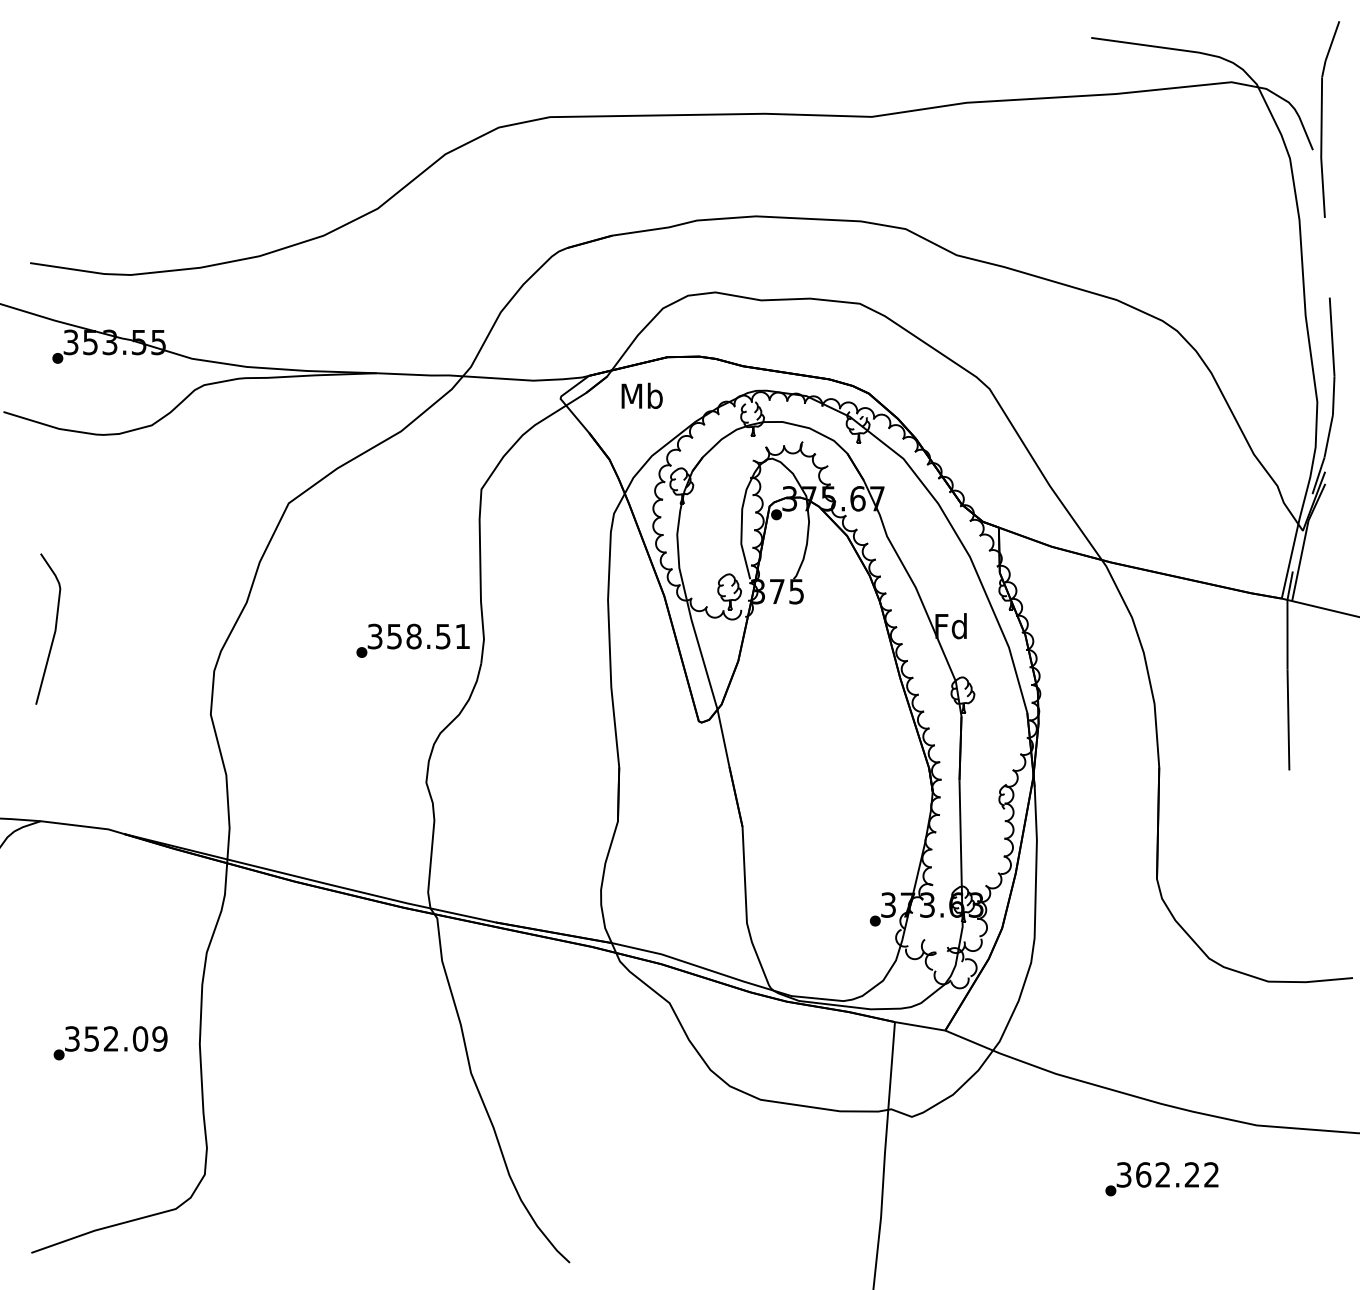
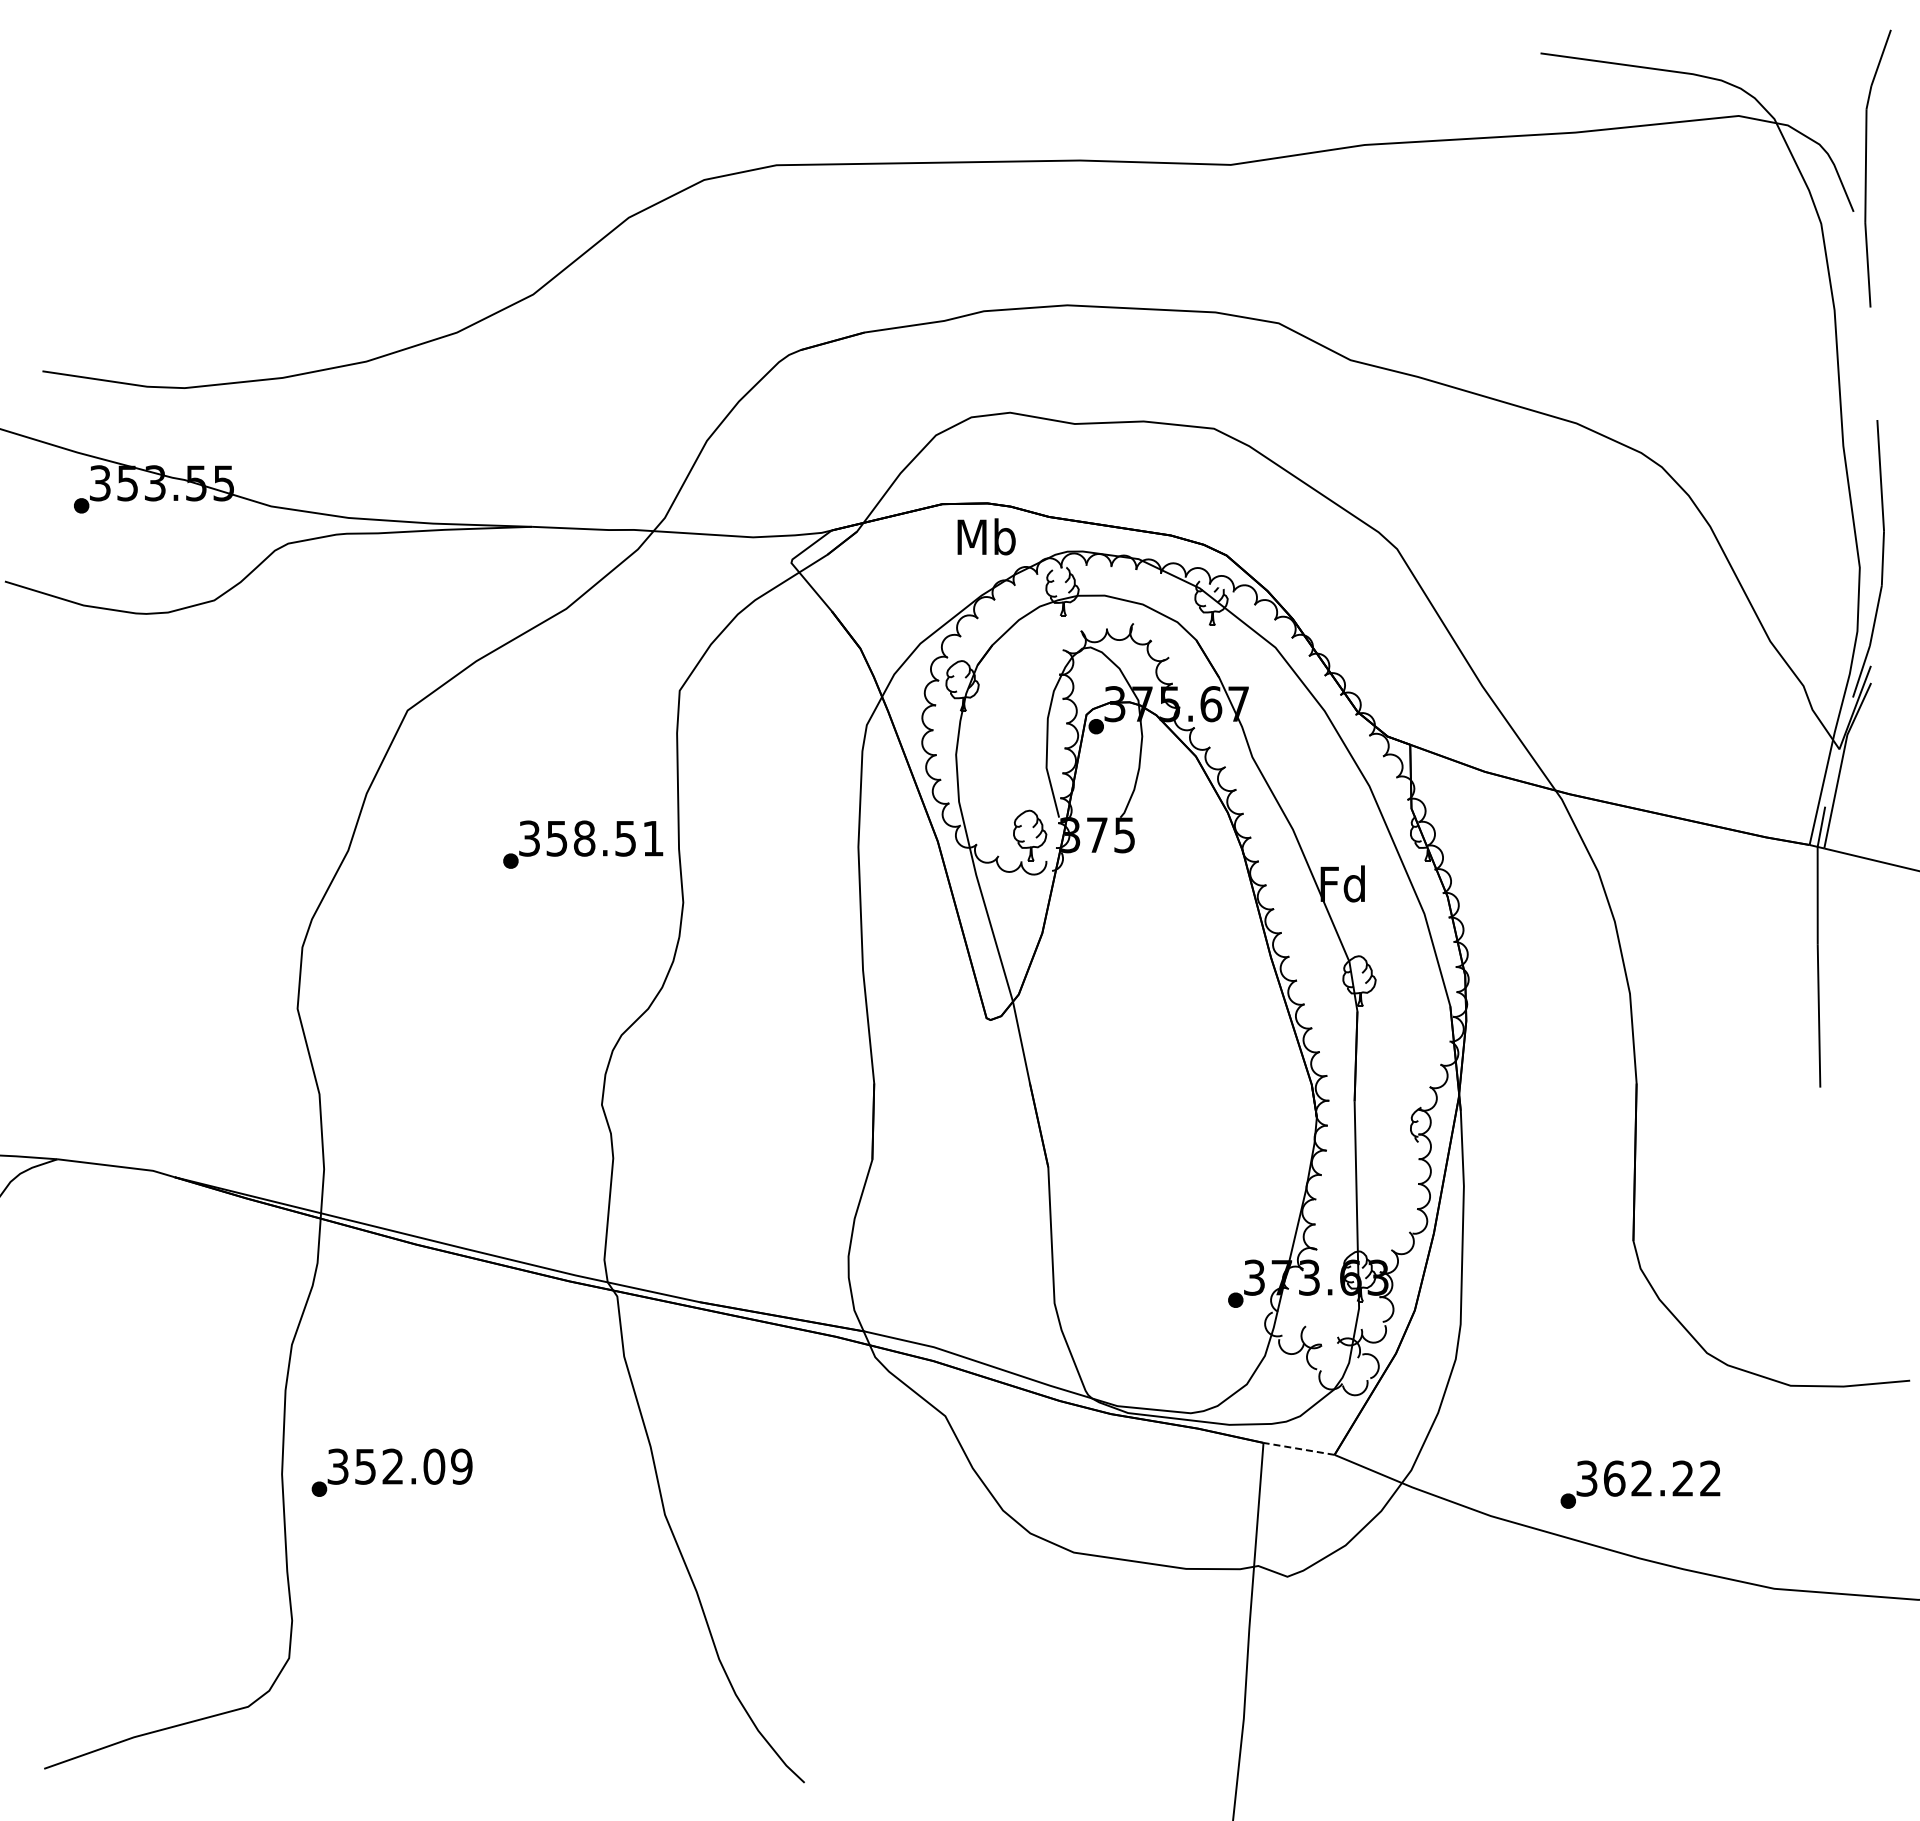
text: (642, 395) -> (986, 536), moved
curve: (54, 628) -> (77, 887), removed
text: (413, 640) -> (583, 844), moved
line: (919, 1026) -> (1298, 1448), solid -> dashed
text: (110, 1043) -> (391, 1472), moved
text: (1161, 1179) -> (1640, 1484), moved

